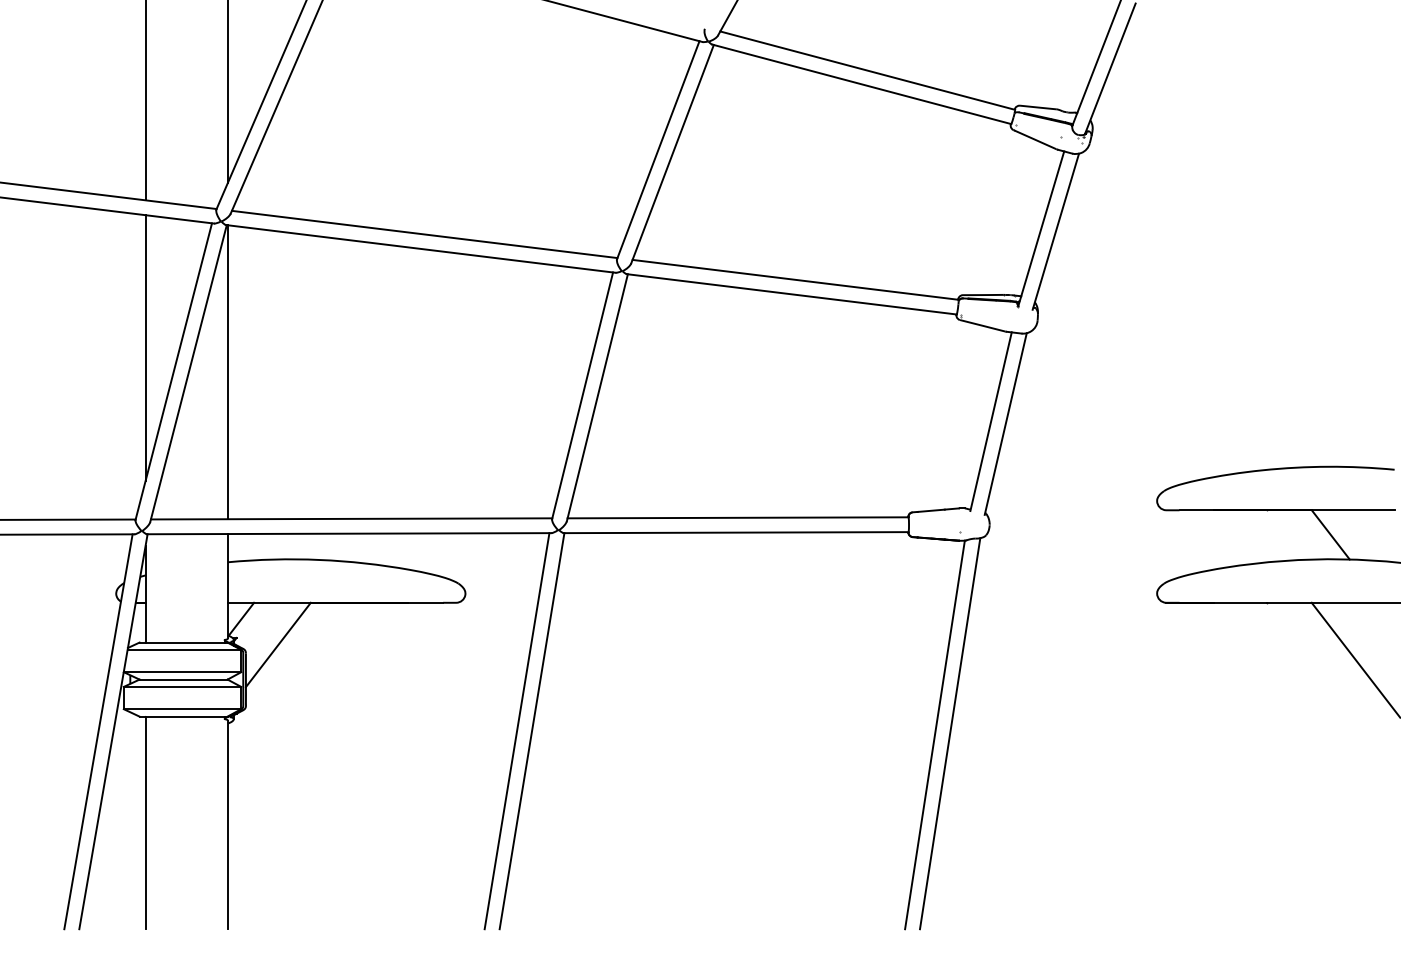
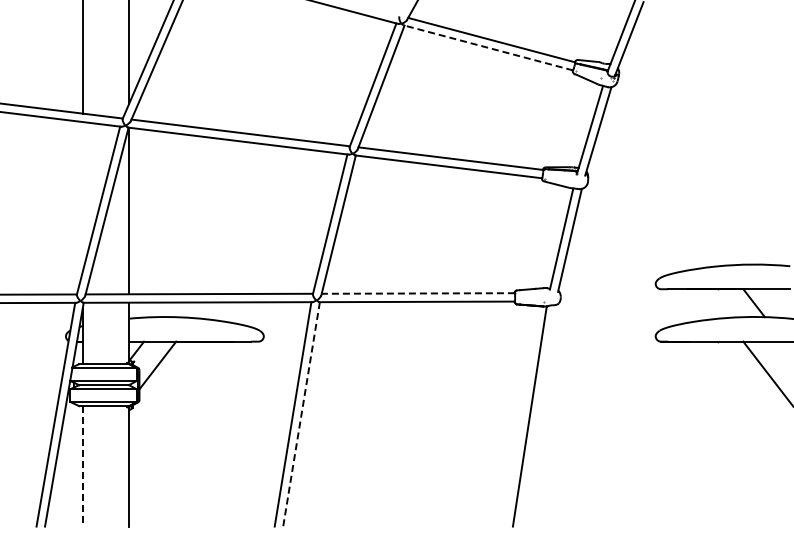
line: (861, 83) -> (488, 47), solid -> dashed
line: (145, 348) -> (82, 197), removed
line: (738, 517) -> (418, 293), solid -> dashed
line: (531, 731) -> (301, 414), solid -> dashed
line: (950, 733) -> (538, 415), removed
line: (145, 823) -> (82, 466), solid -> dashed

